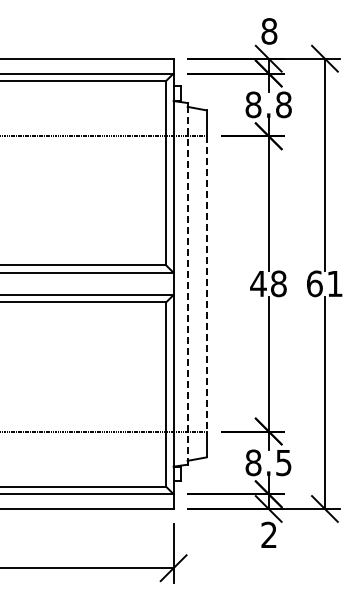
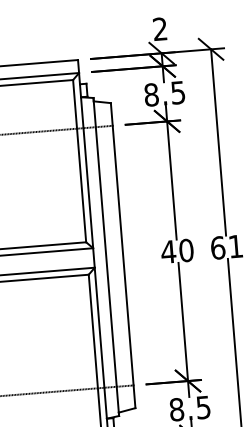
text: (269, 31) -> (160, 29), 8 -> 2
text: (283, 104) -> (177, 92), 8.8 -> 8.5
line: (187, 283) -> (106, 256), dashed -> solid
line: (206, 283) -> (122, 255), dashed -> solid
text: (278, 283) -> (186, 250), 48 -> 40

